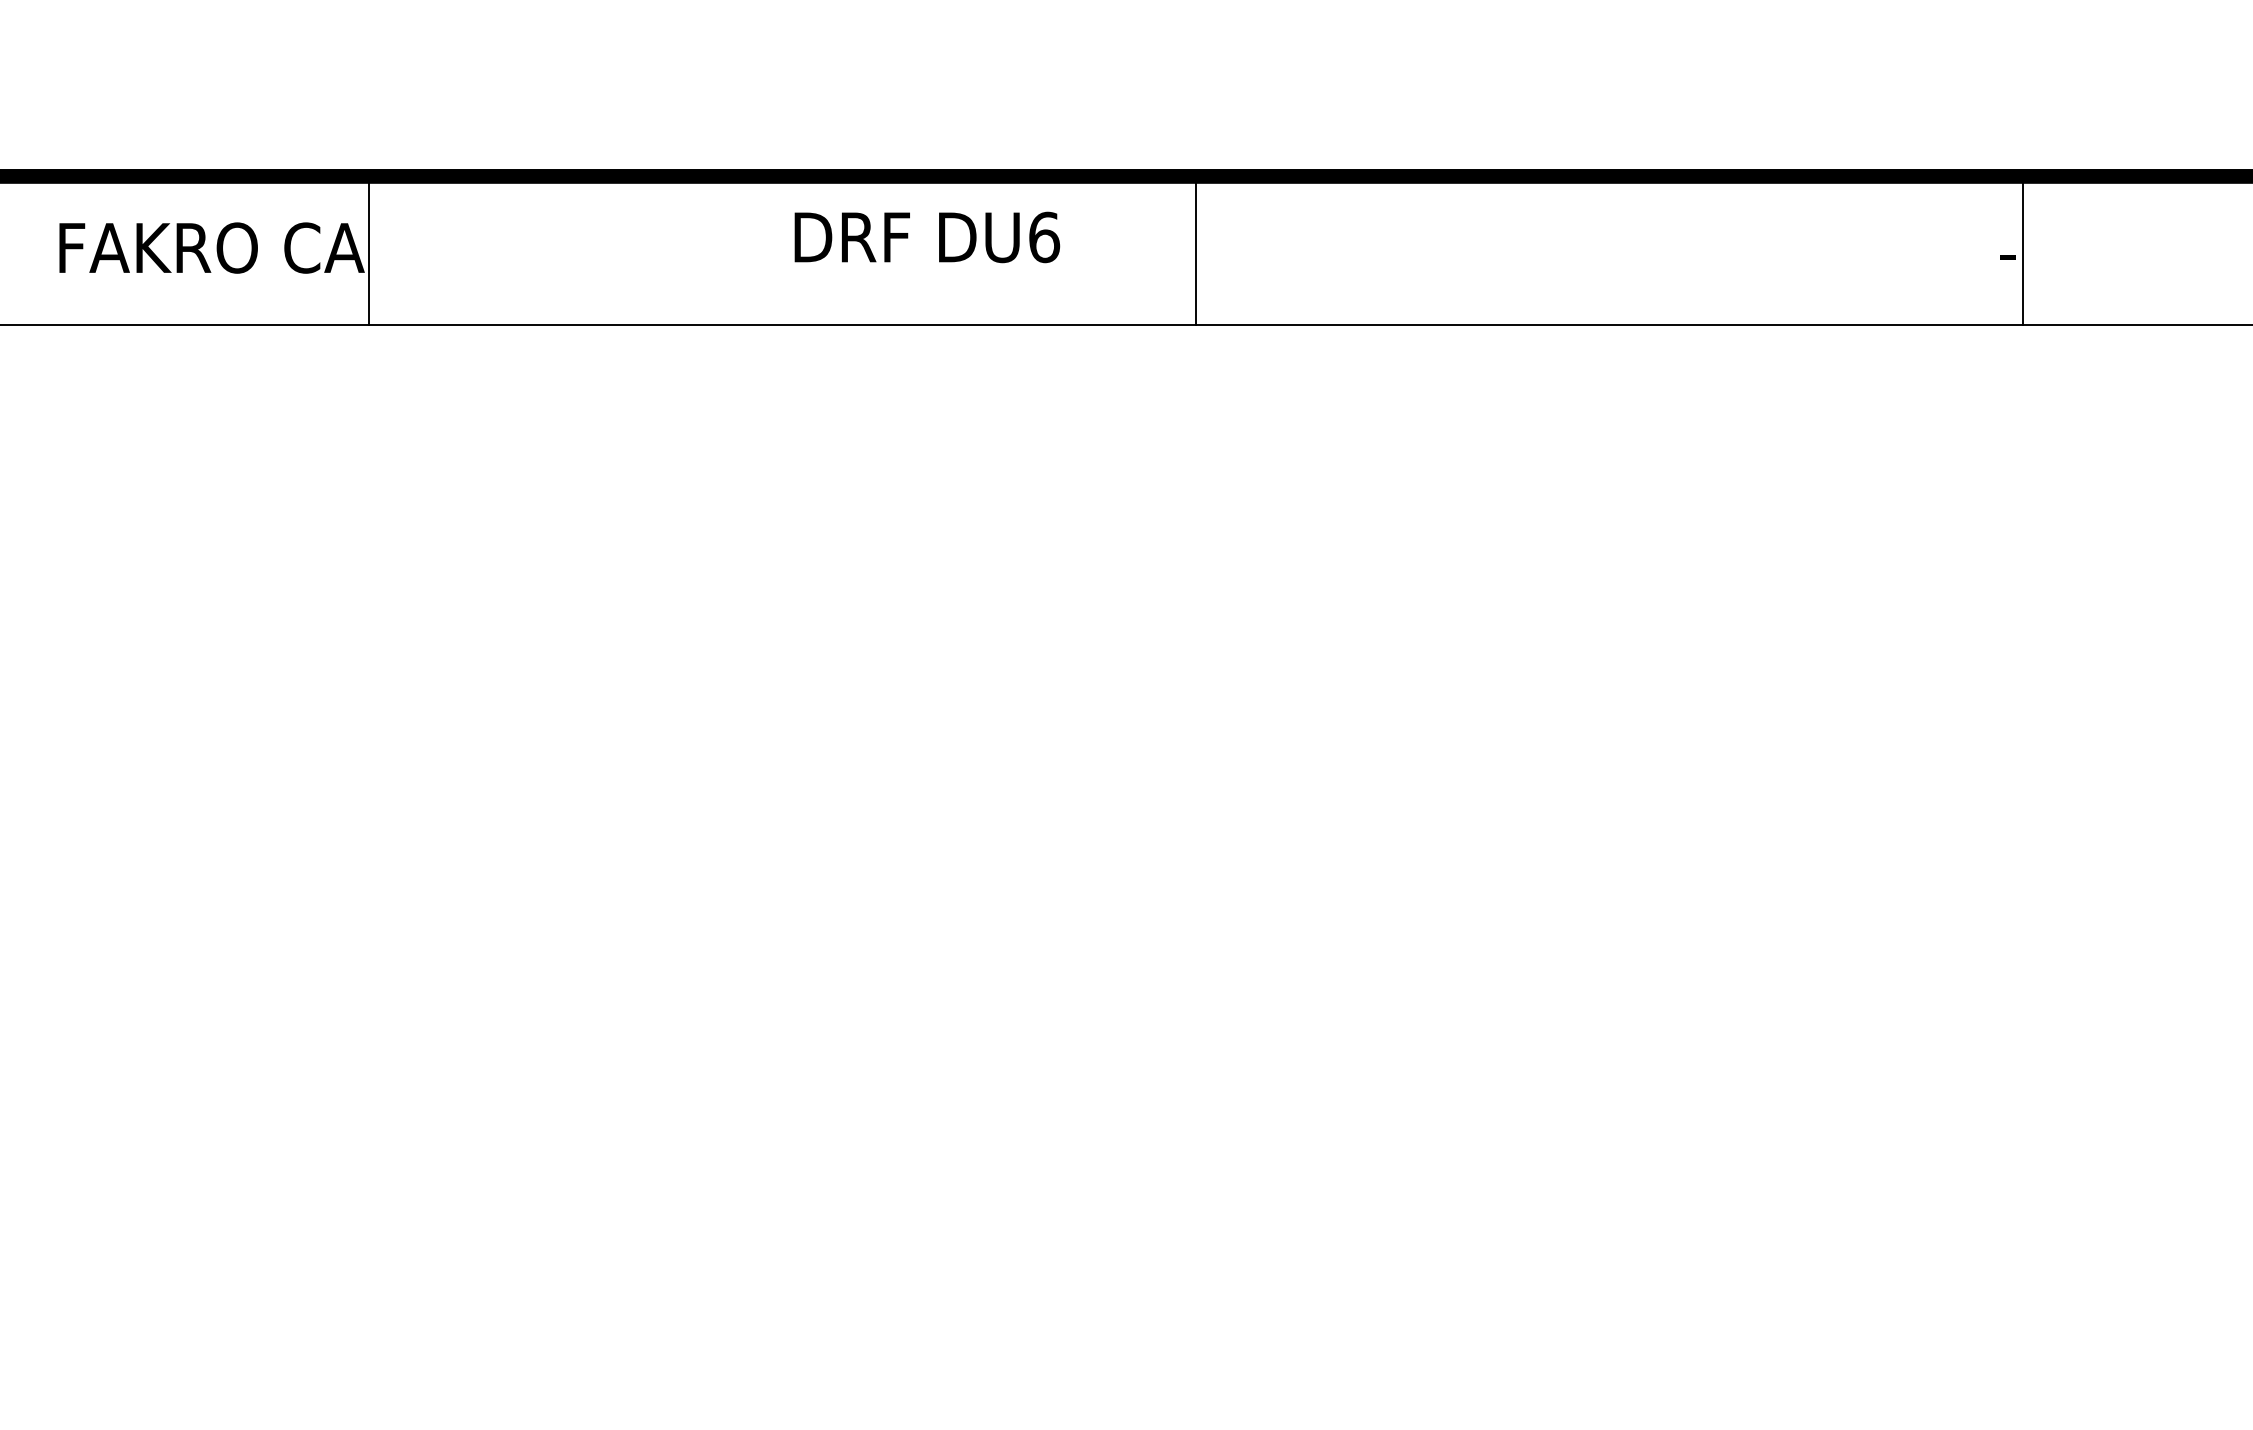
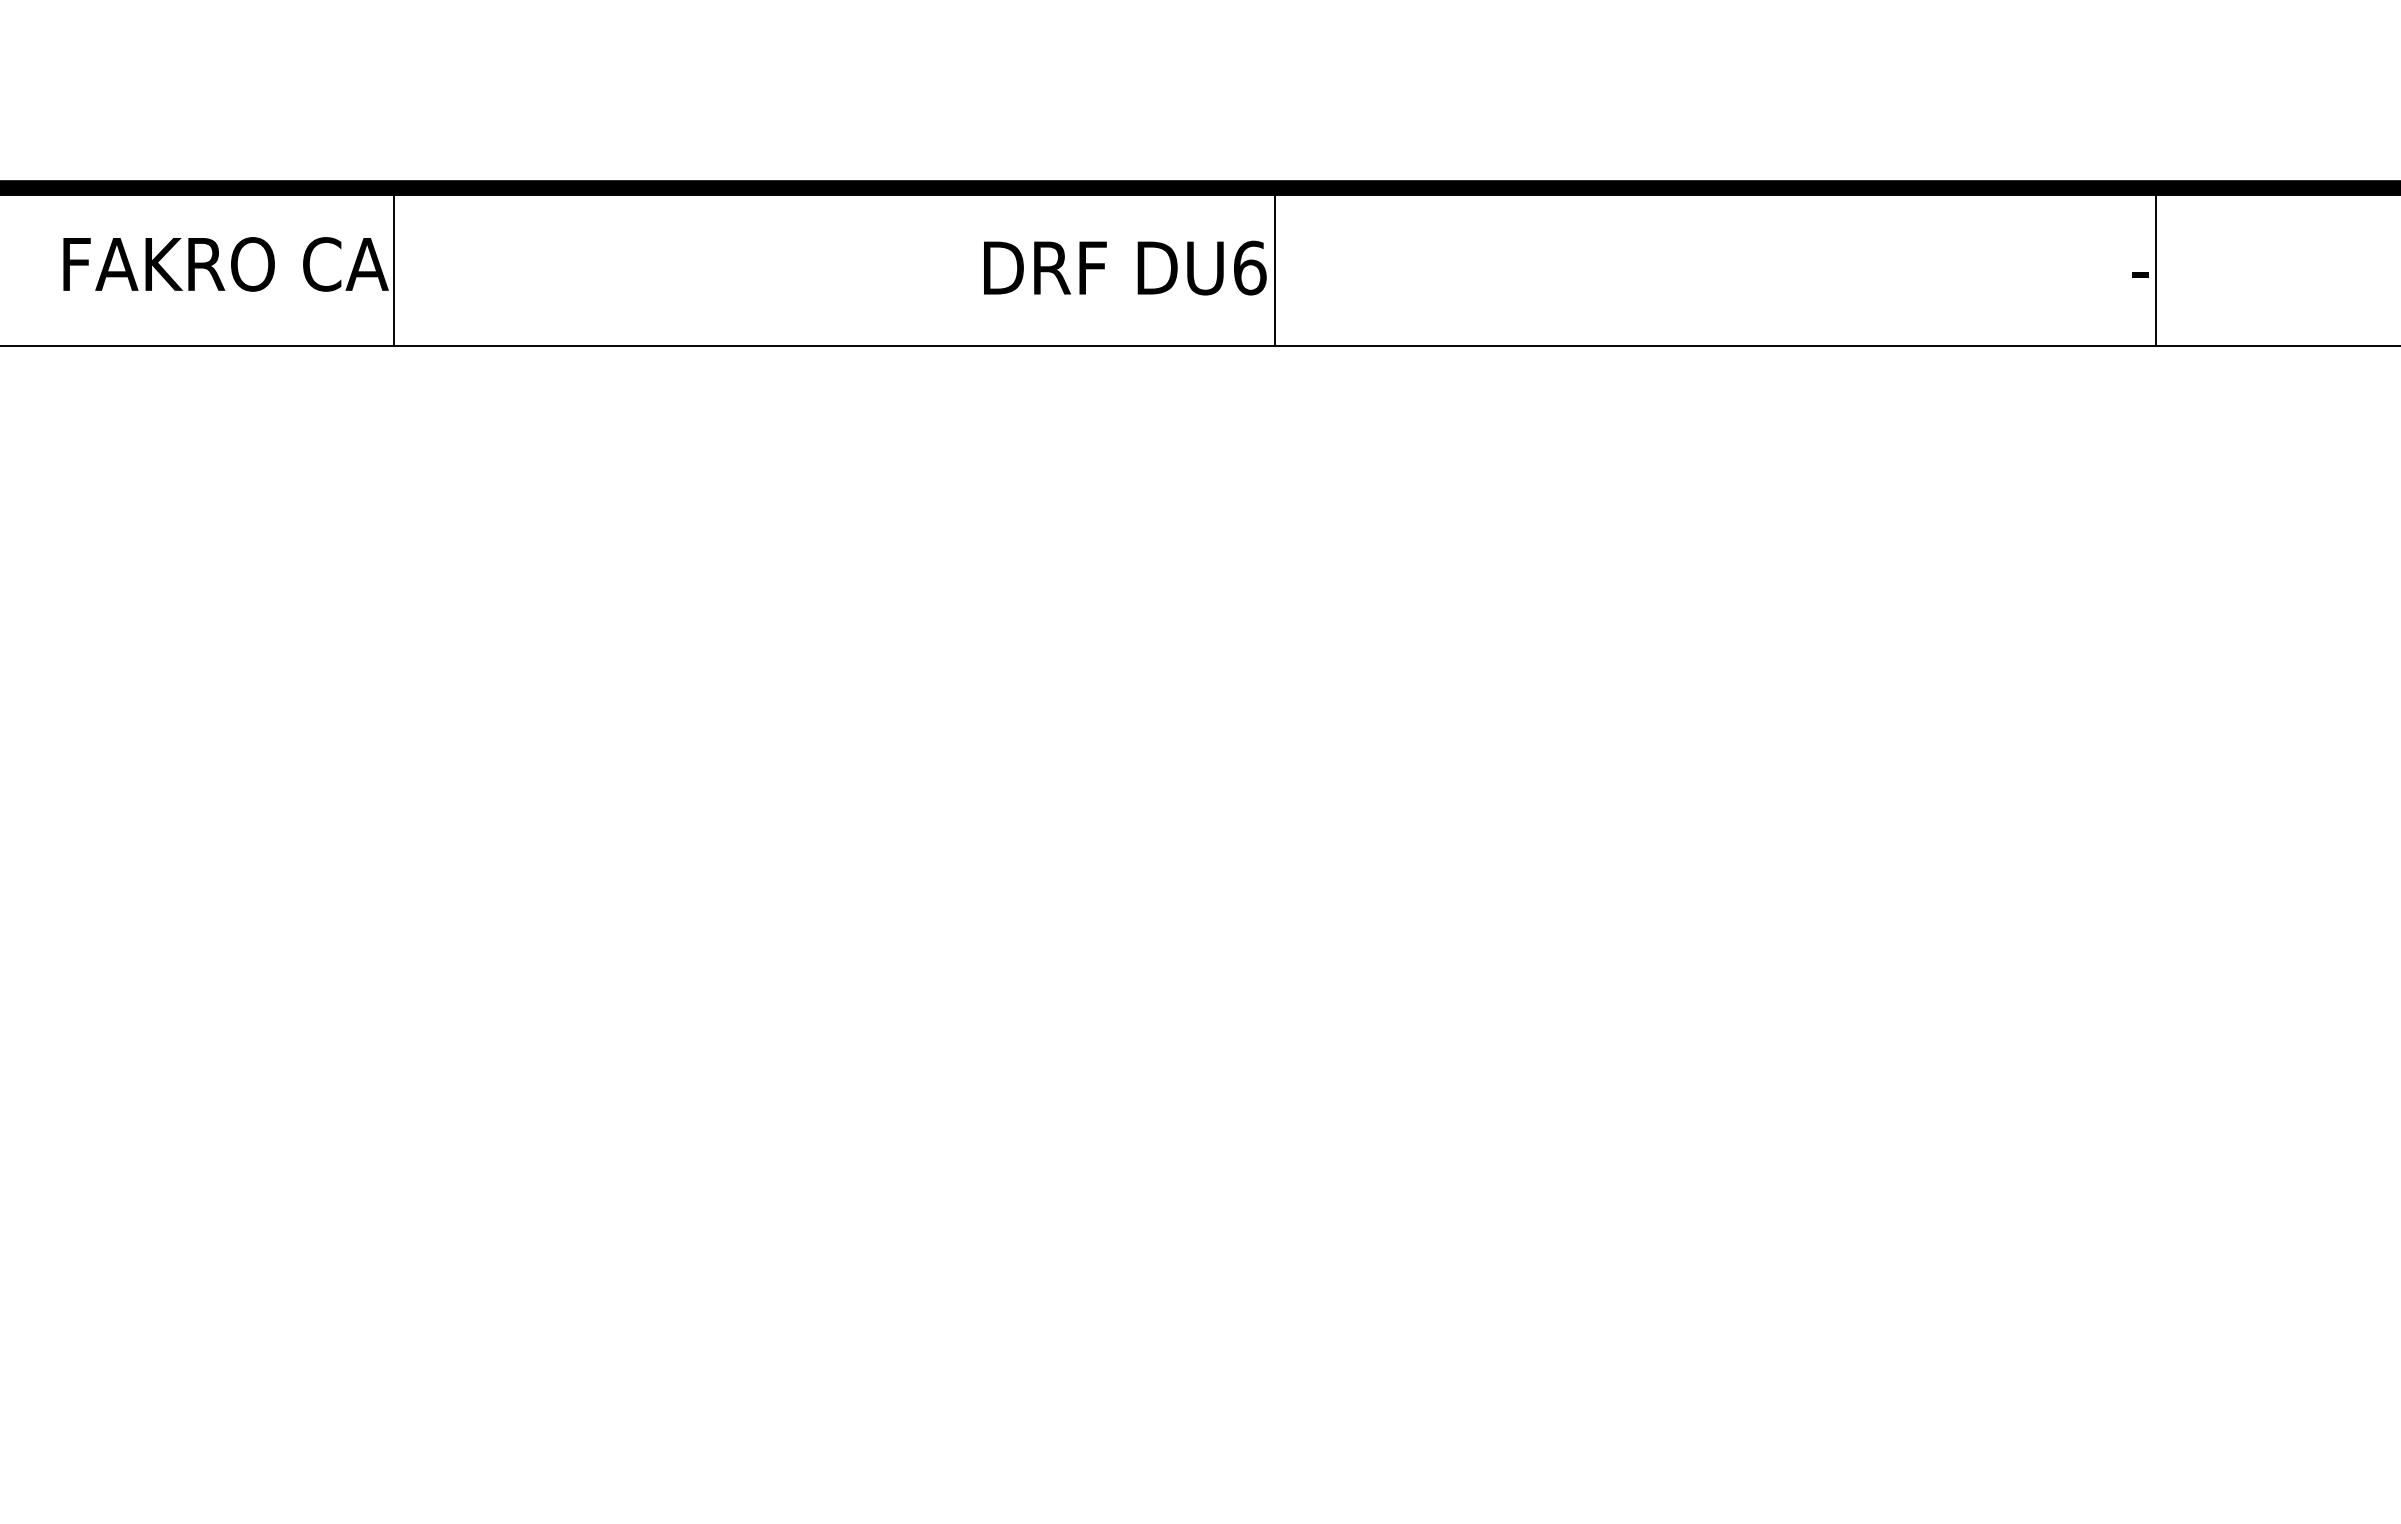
text: (927, 236) -> (1125, 267), moved

